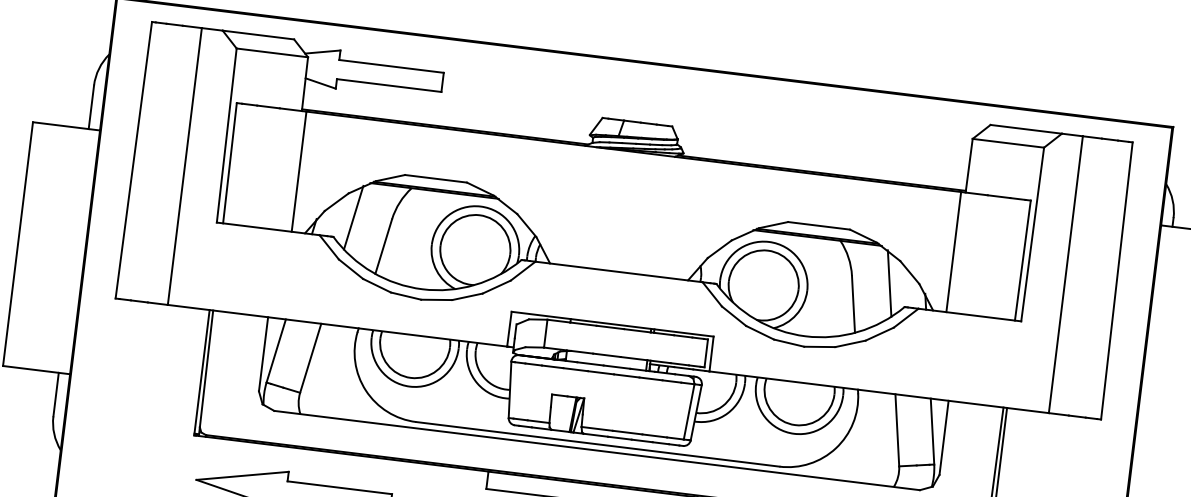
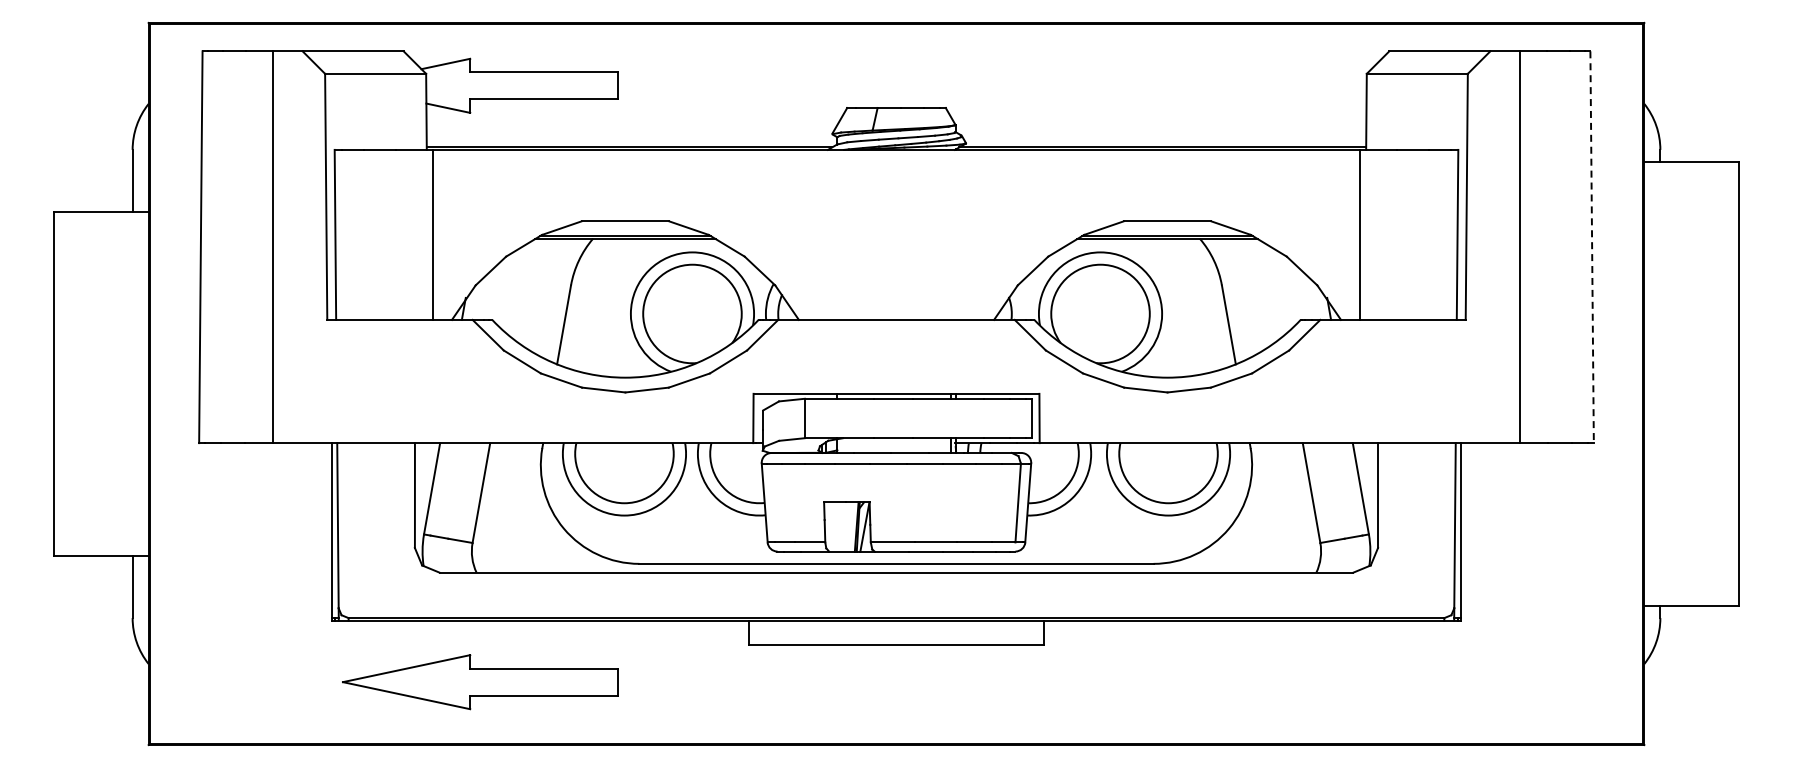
line: (353, 217) -> (517, 289), removed
line: (1117, 281) -> (1592, 247), solid -> dashed
line: (889, 283) -> (1275, 289), removed

